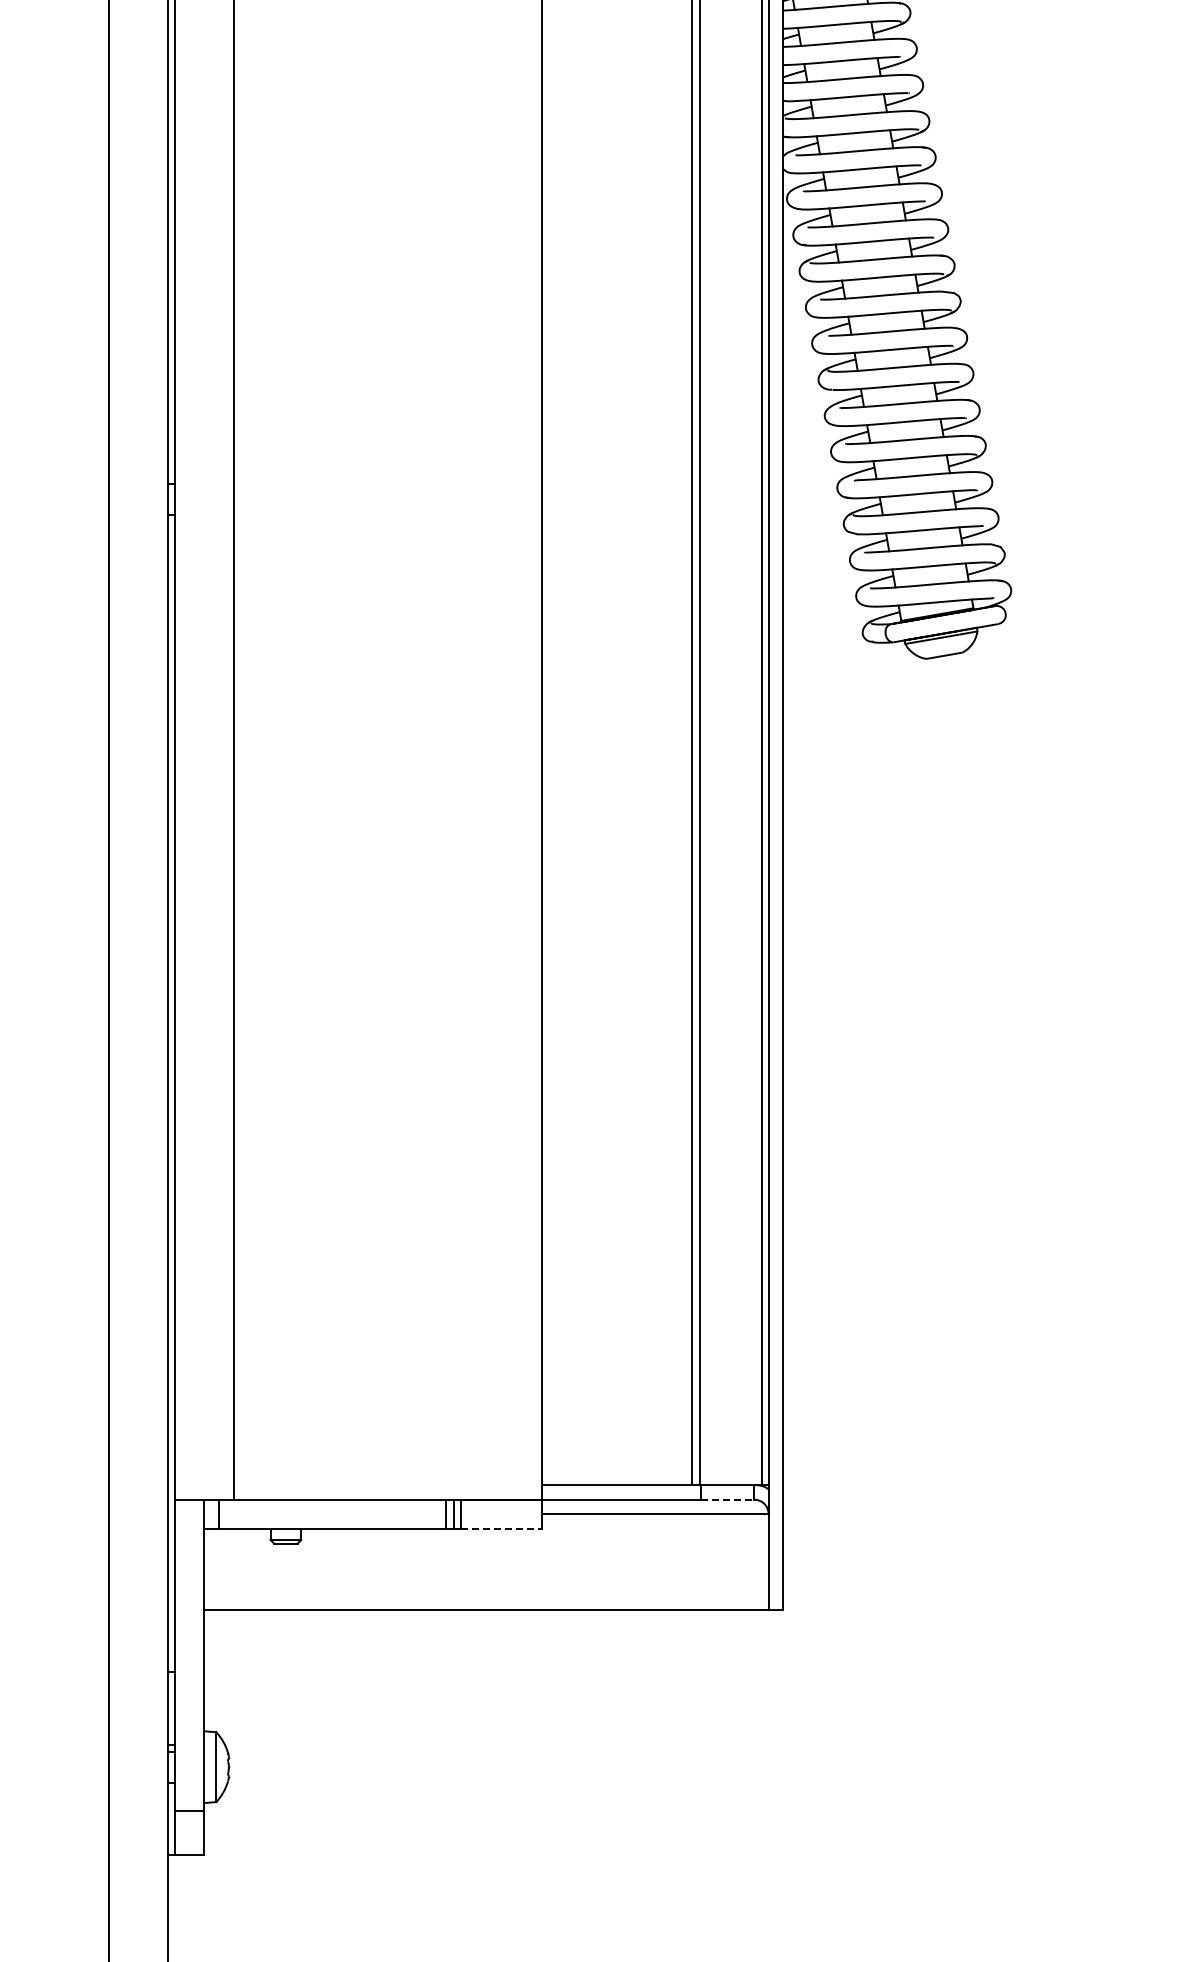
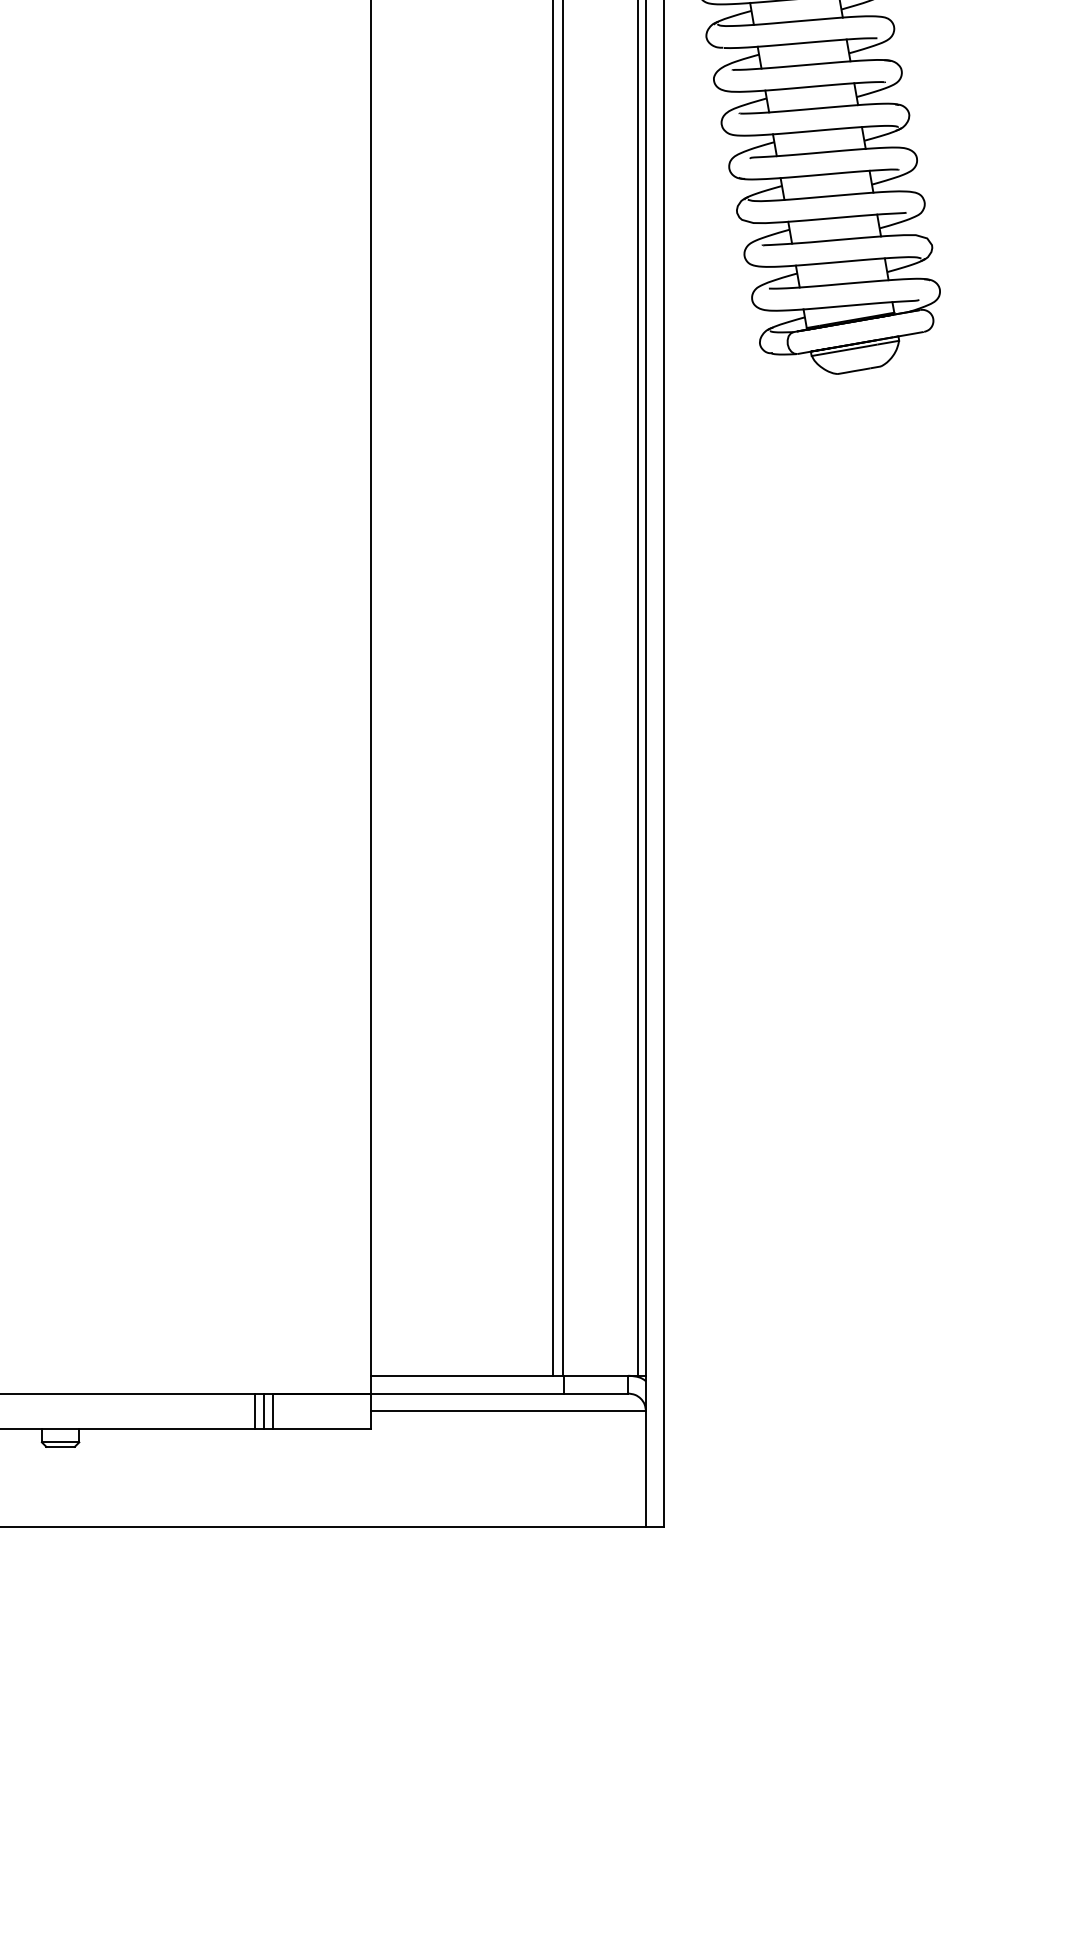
line: (727, 1499) -> (596, 1393), dashed -> solid
line: (501, 1528) -> (322, 1428), dashed -> solid

